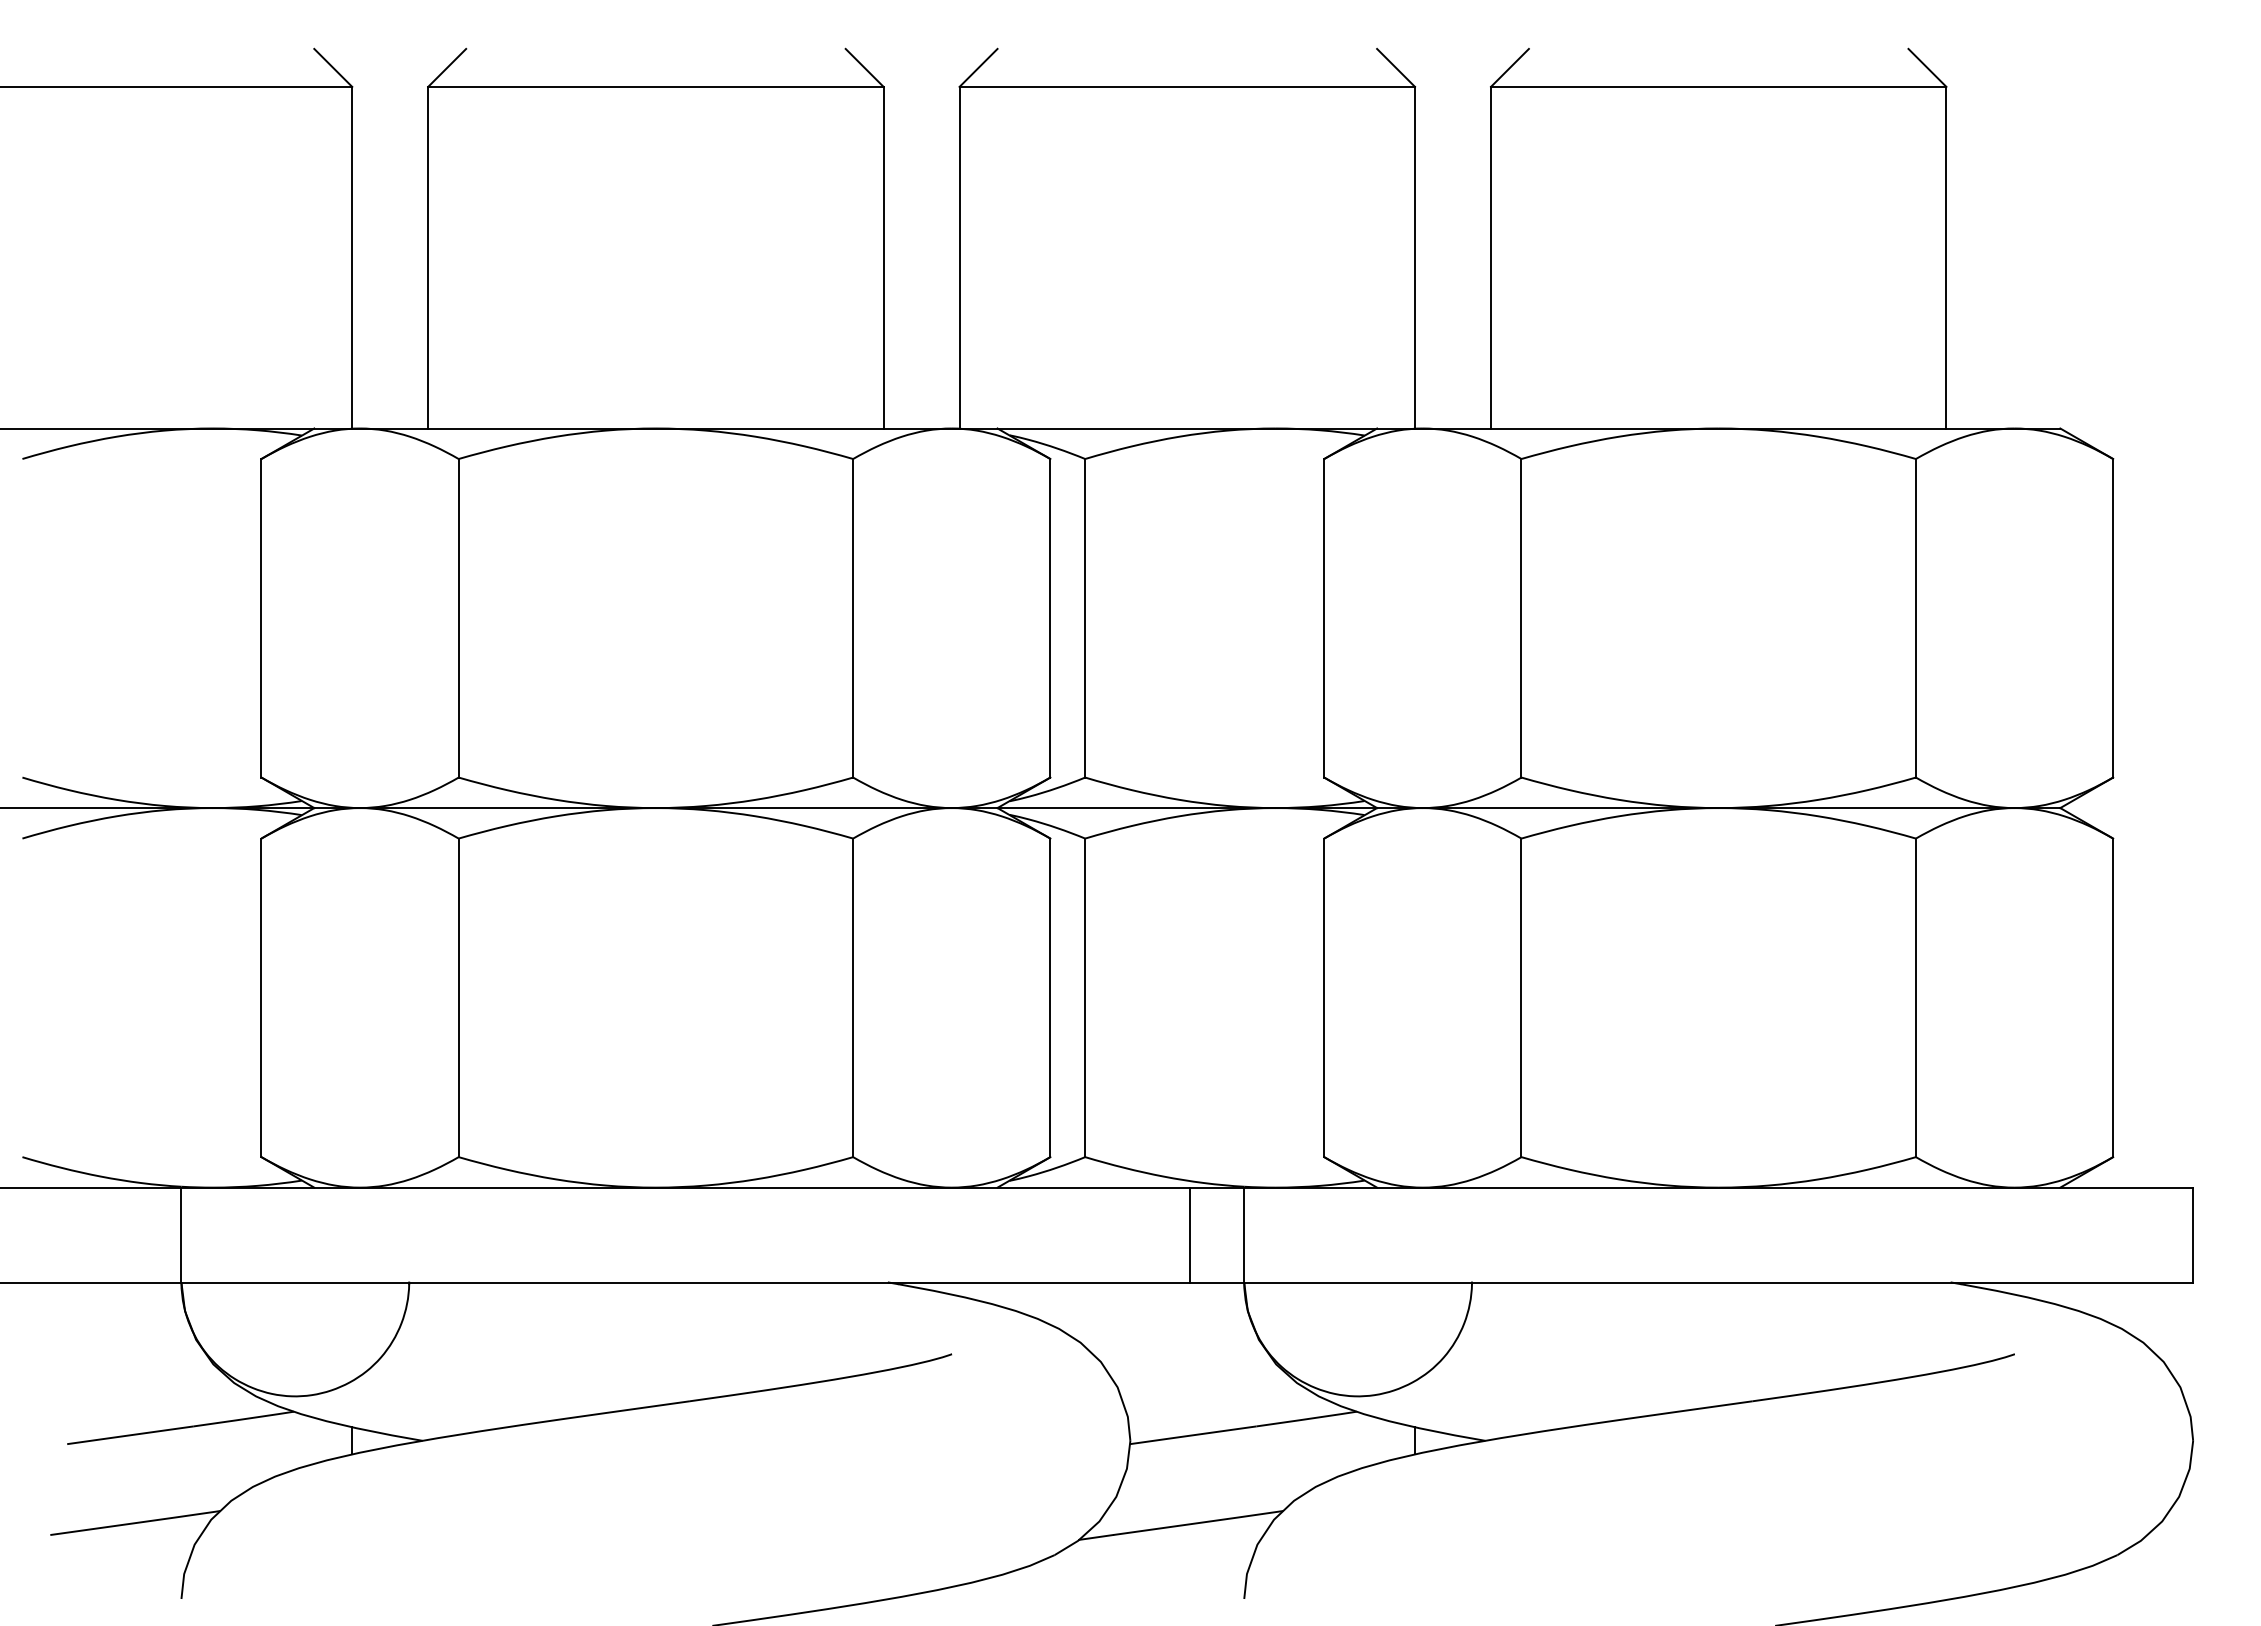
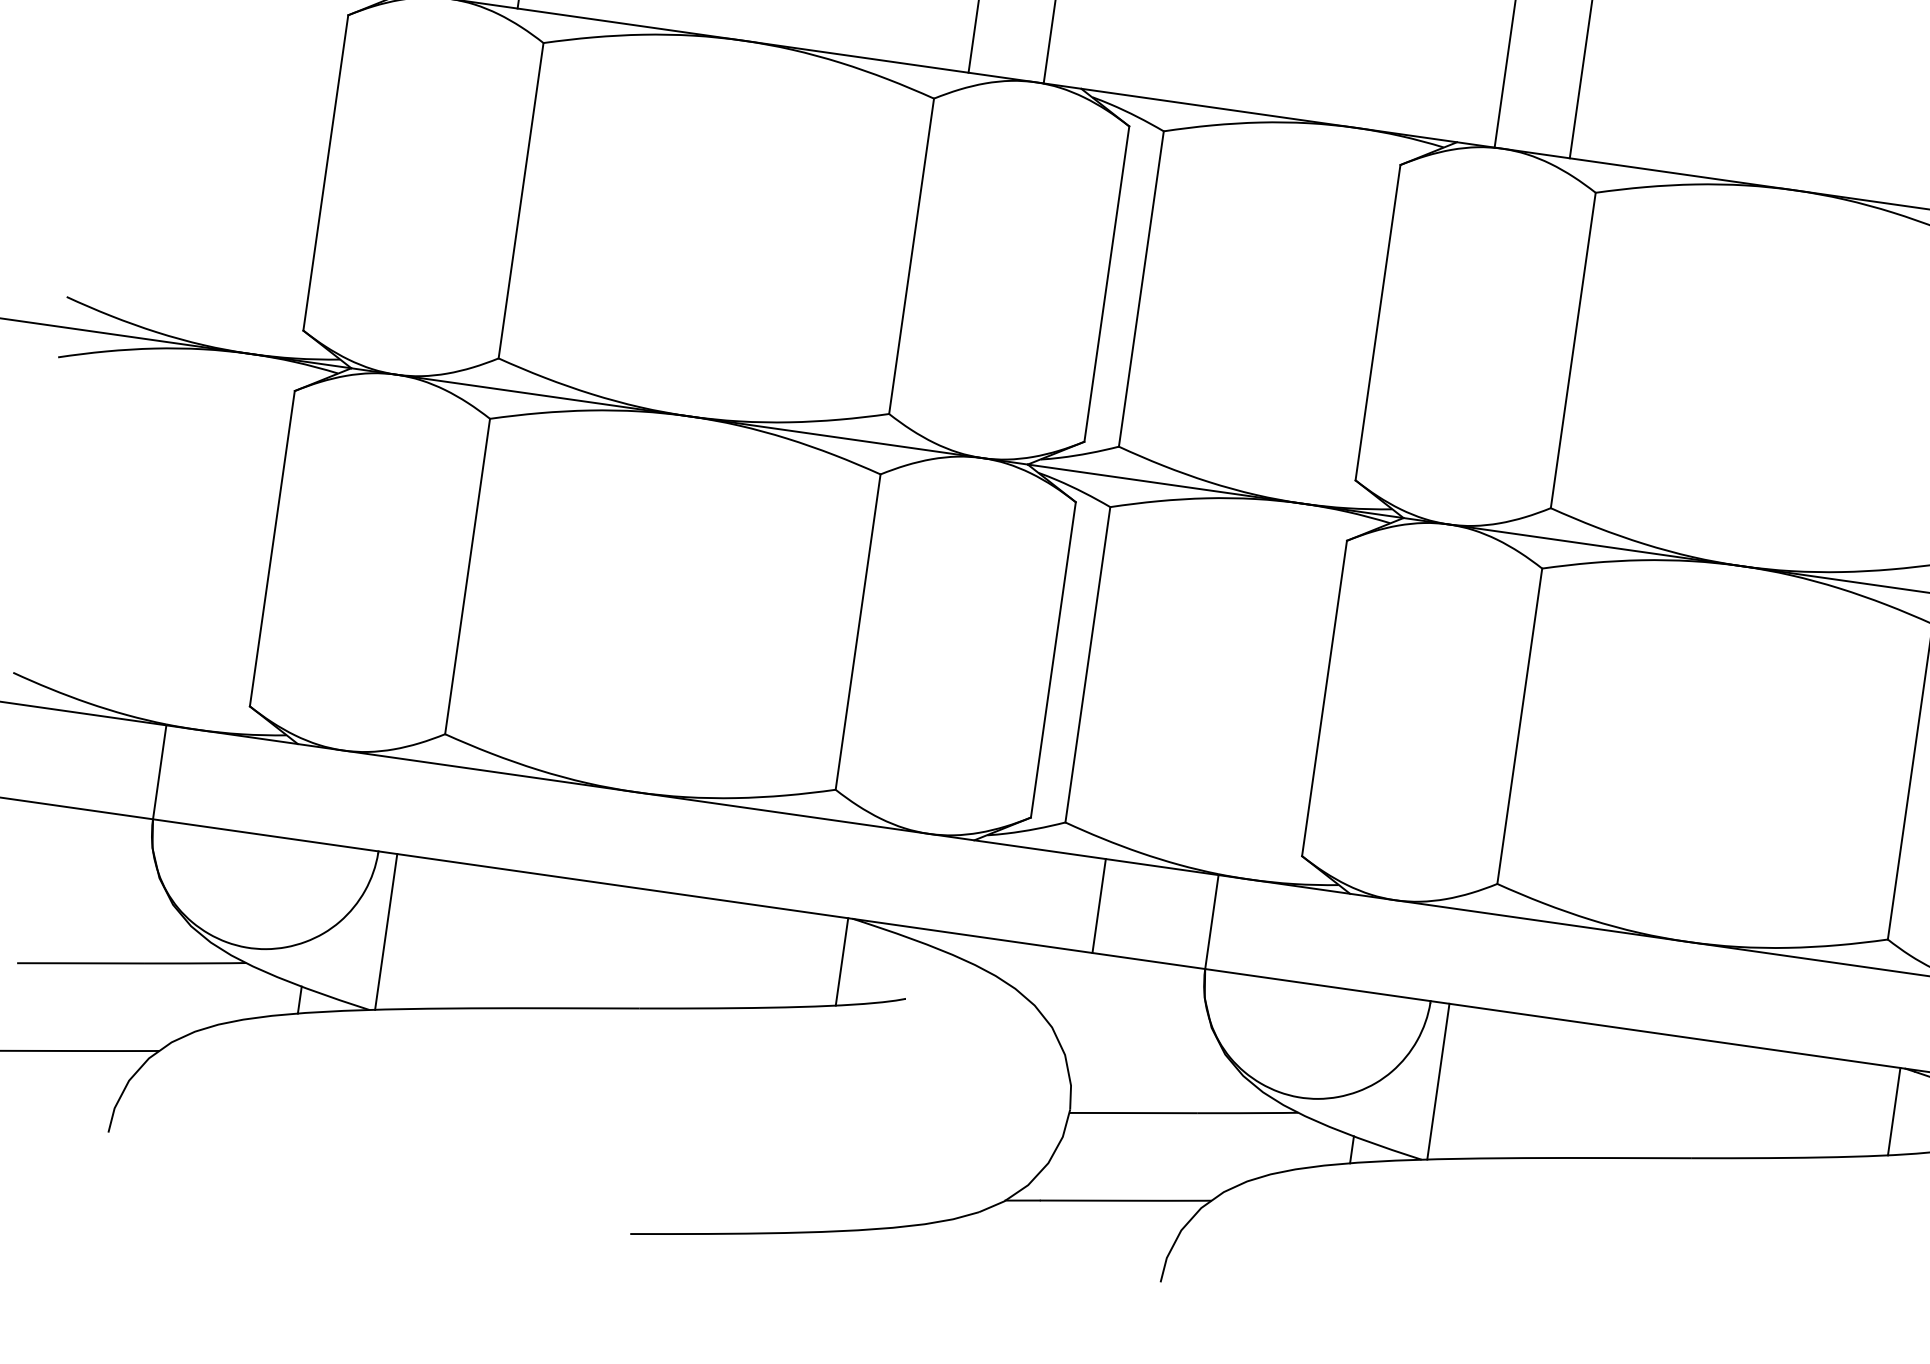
line: (1190, 1234) -> (1099, 905), moved
line: (883, 1326) -> (841, 961), added
line: (1946, 1326) -> (1894, 1111), added
line: (428, 1360) -> (386, 931), added
line: (1490, 1360) -> (1438, 1080), added

